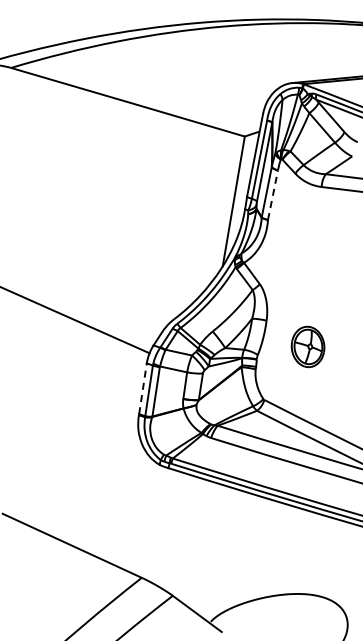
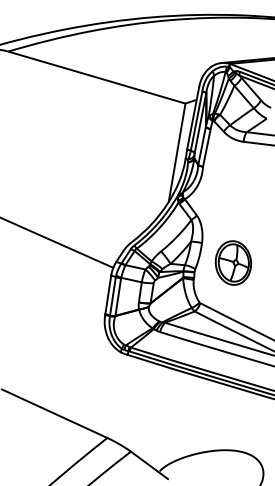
line: (273, 194) -> (207, 147), dashed -> solid
part: (307, 346) -> (232, 262), size x1.43
line: (143, 388) -> (108, 294), dashed -> solid

